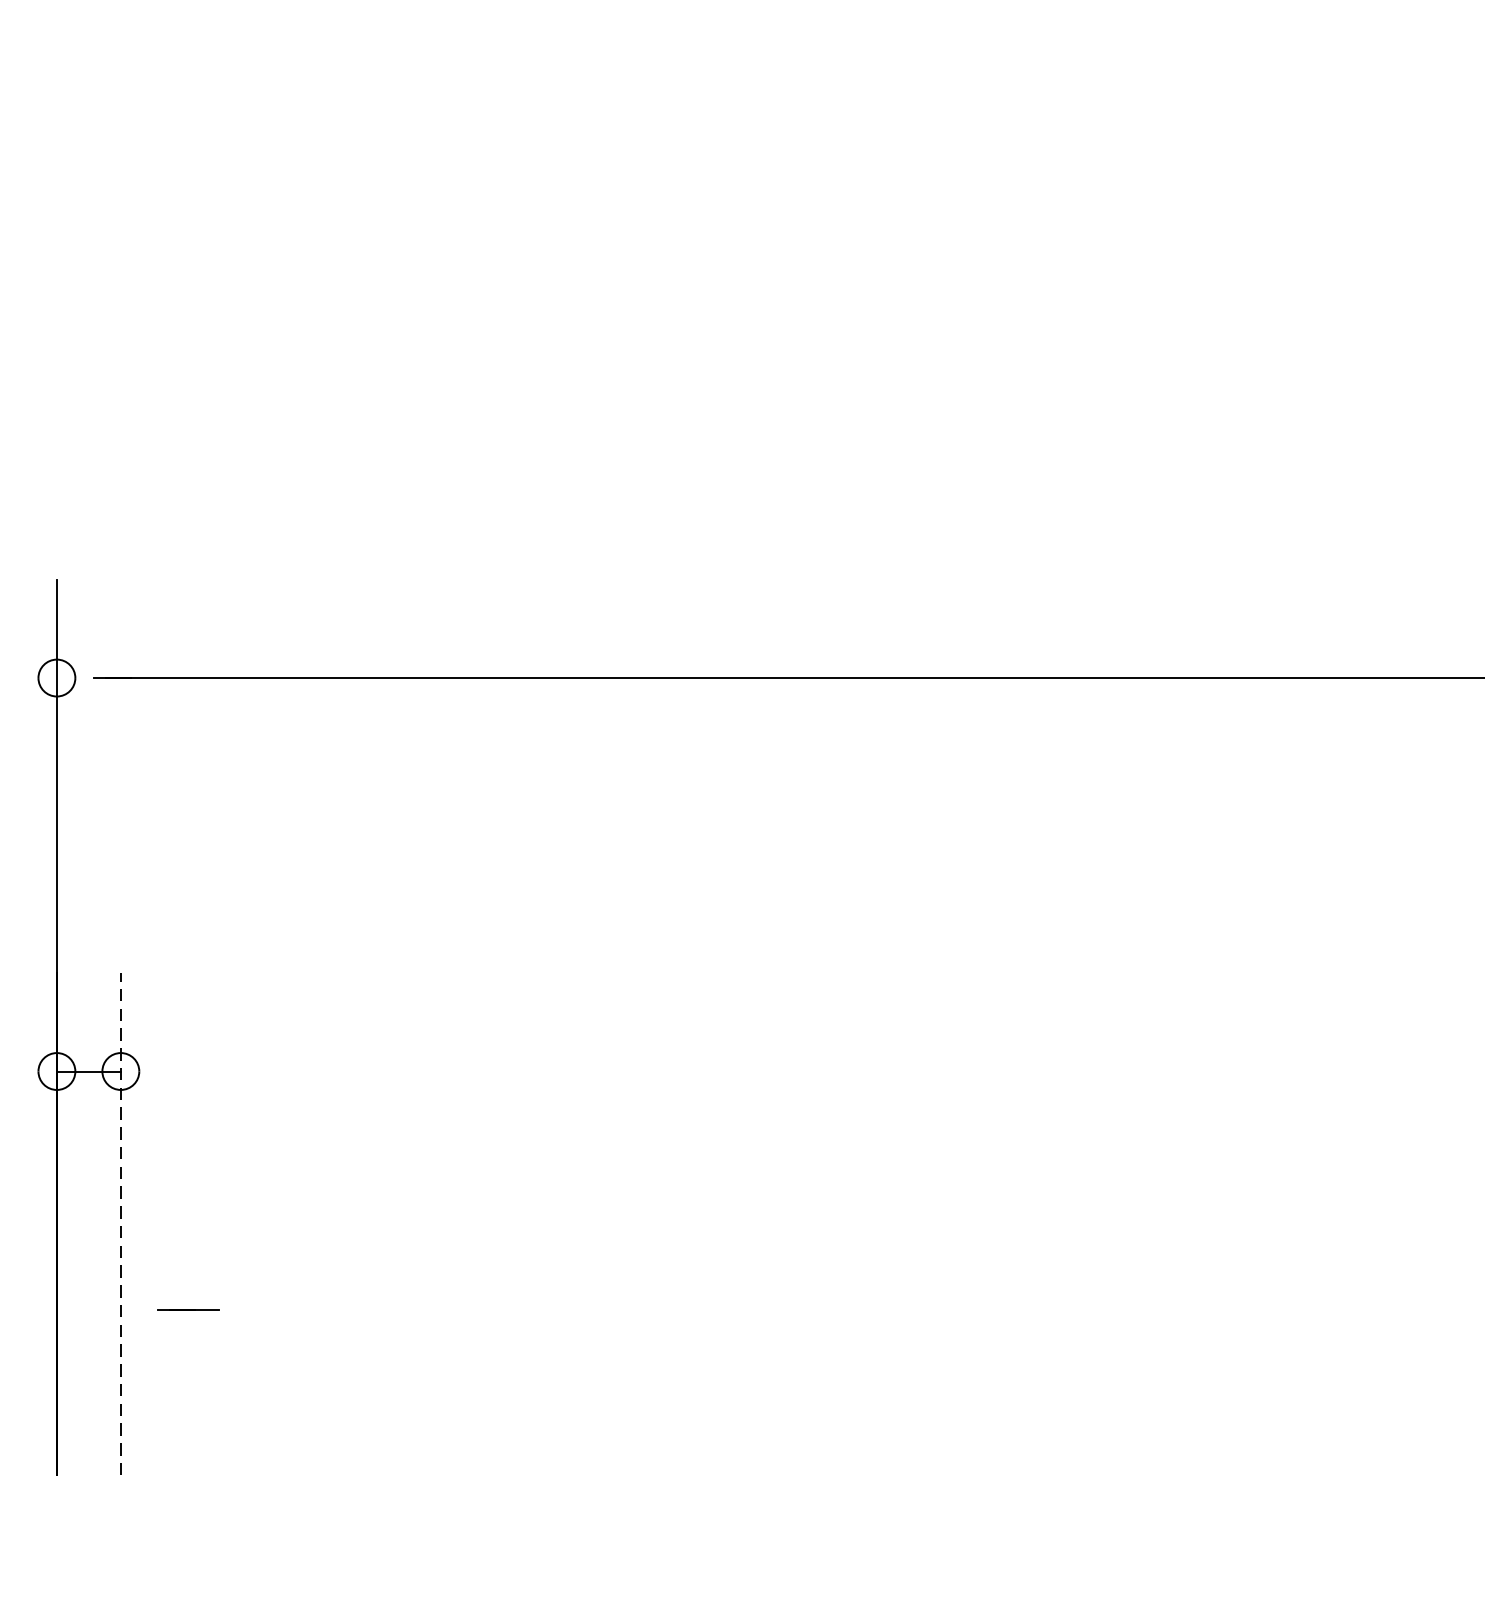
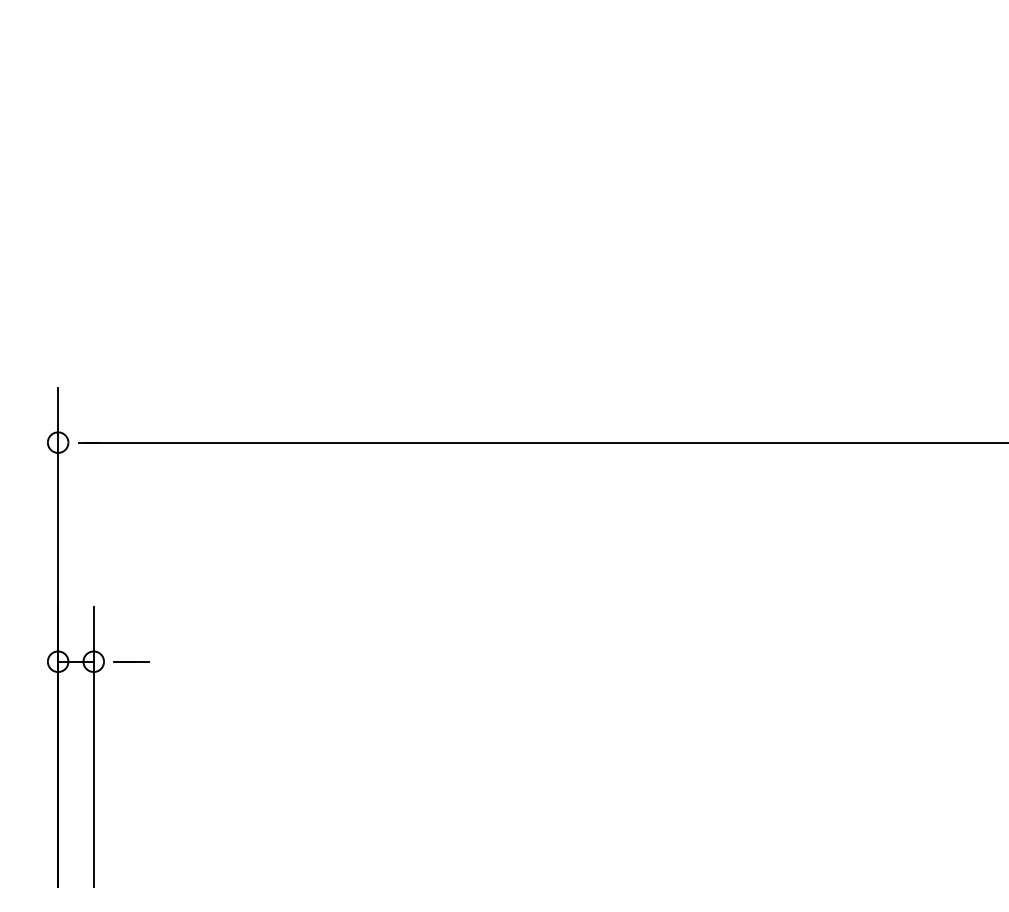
line: (120, 1223) -> (93, 746), dashed -> solid
line: (188, 1309) -> (131, 661), moved

